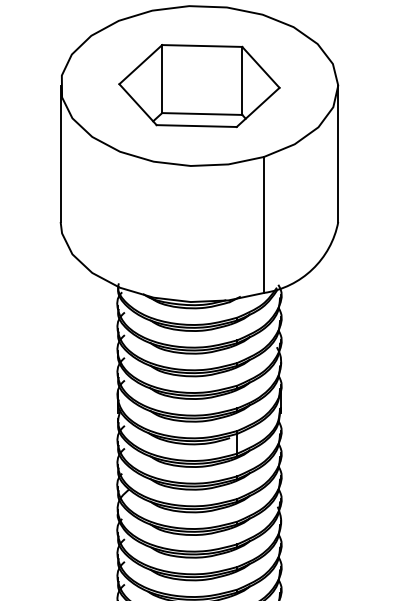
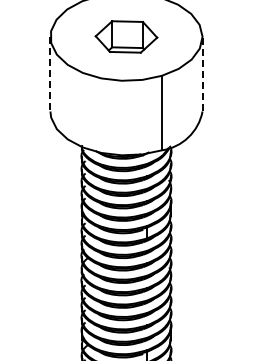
part: (199, 85) -> (126, 36), size x0.7
line: (338, 152) -> (202, 73), solid -> dashed
line: (60, 154) -> (50, 74), solid -> dashed

